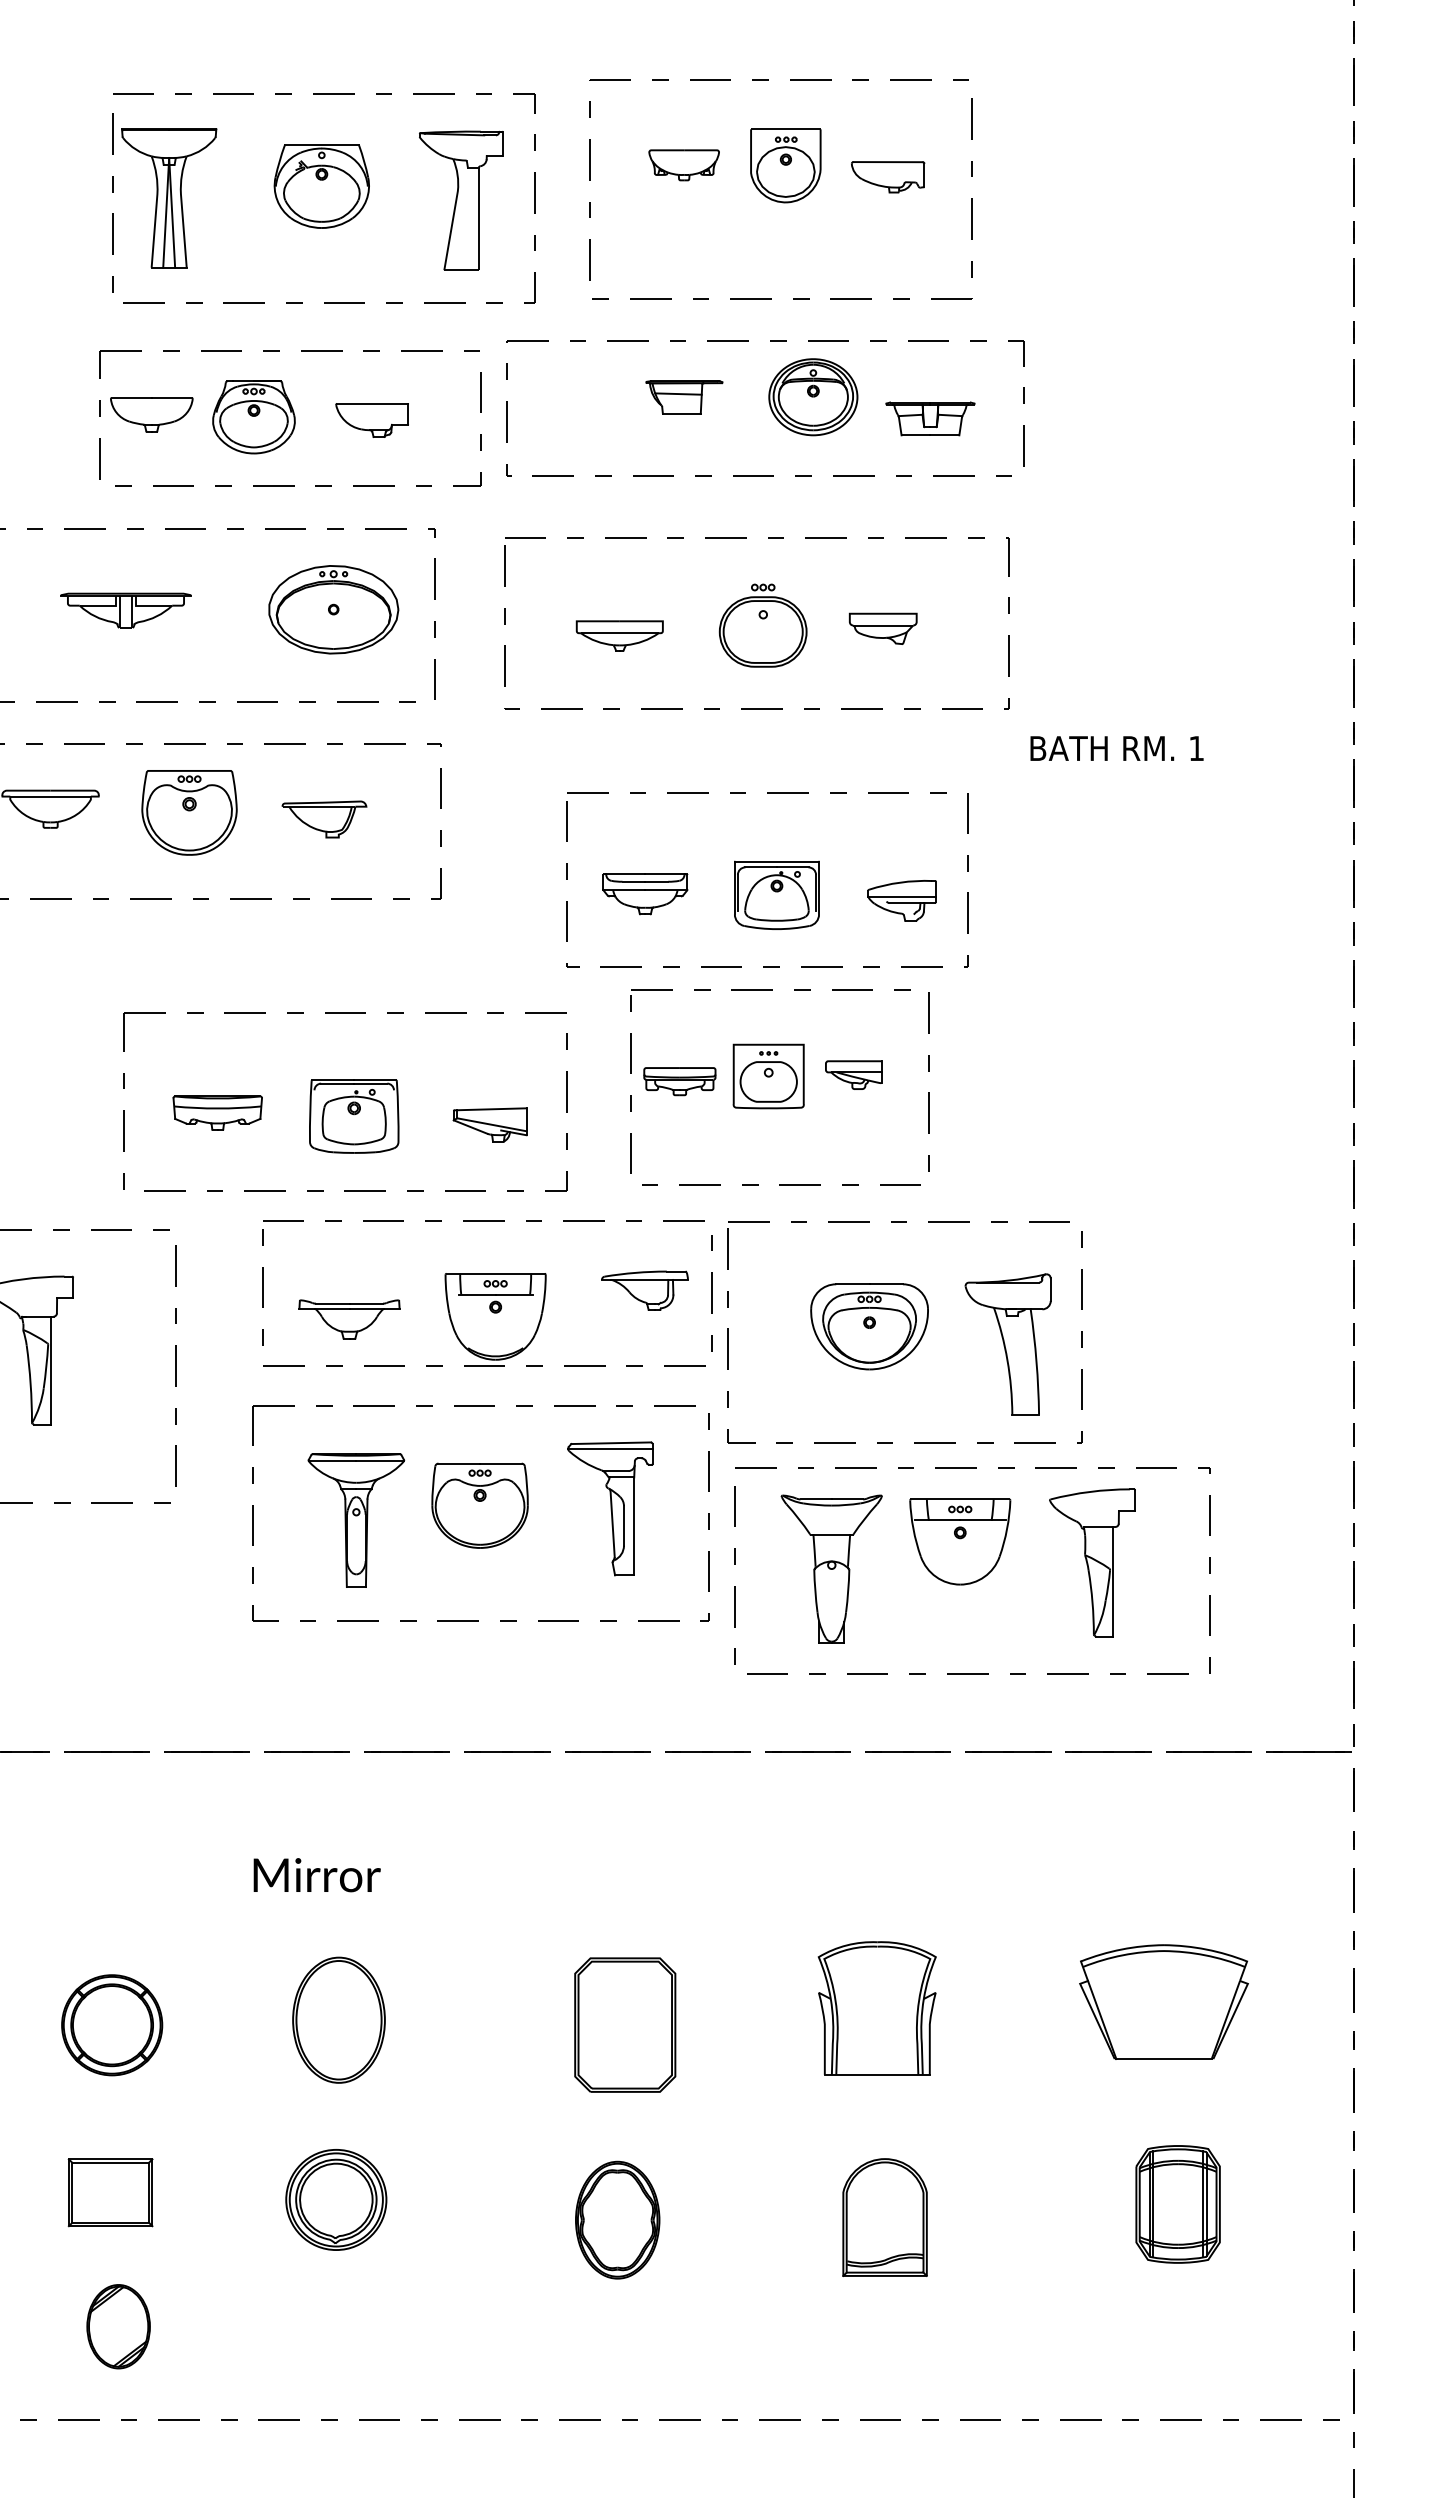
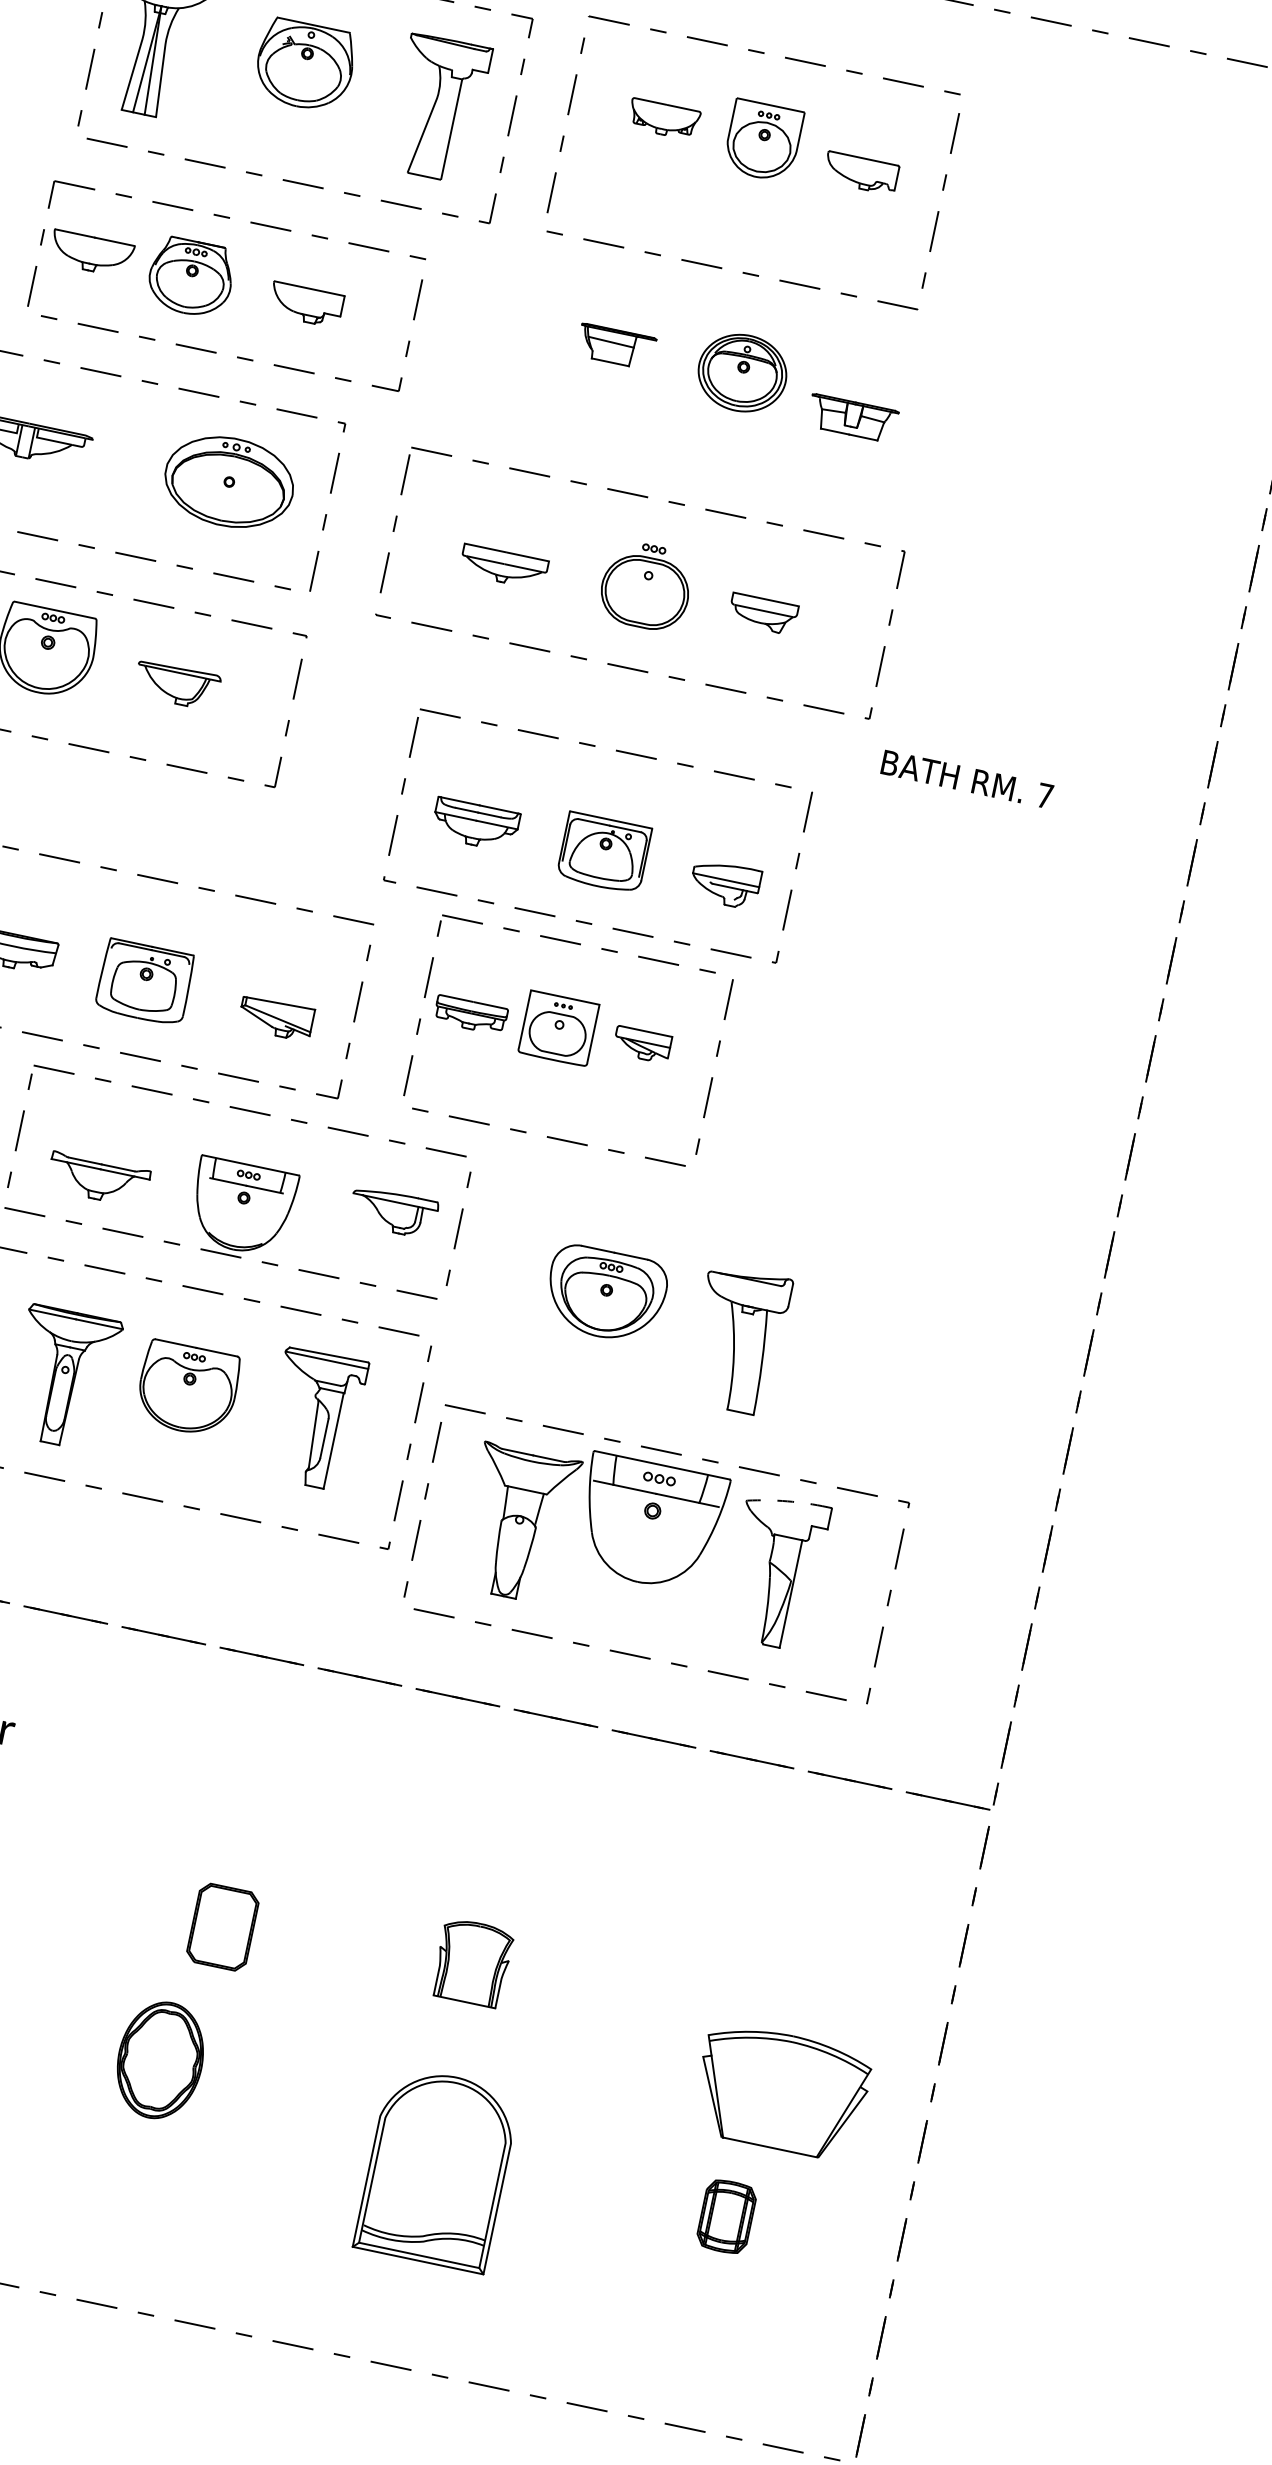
part: (765, 475) -> (679, 439), removed
text: (1196, 748) -> (1044, 795), 1 -> 7
part: (904, 1222) -> (661, 1199), removed
arc: (1089, 1491) -> (787, 1500), solid -> dashed
part: (960, 1541) -> (650, 1523), size x1.4
part: (1163, 2001) -> (781, 2091), moved
part: (876, 2008) -> (472, 1962), size x0.6
part: (625, 2024) -> (223, 1926), size x0.6
part: (1177, 2204) -> (726, 2216), size x0.6
part: (884, 2217) -> (436, 2168), size x1.6
part: (617, 2219) -> (160, 2059), moved

